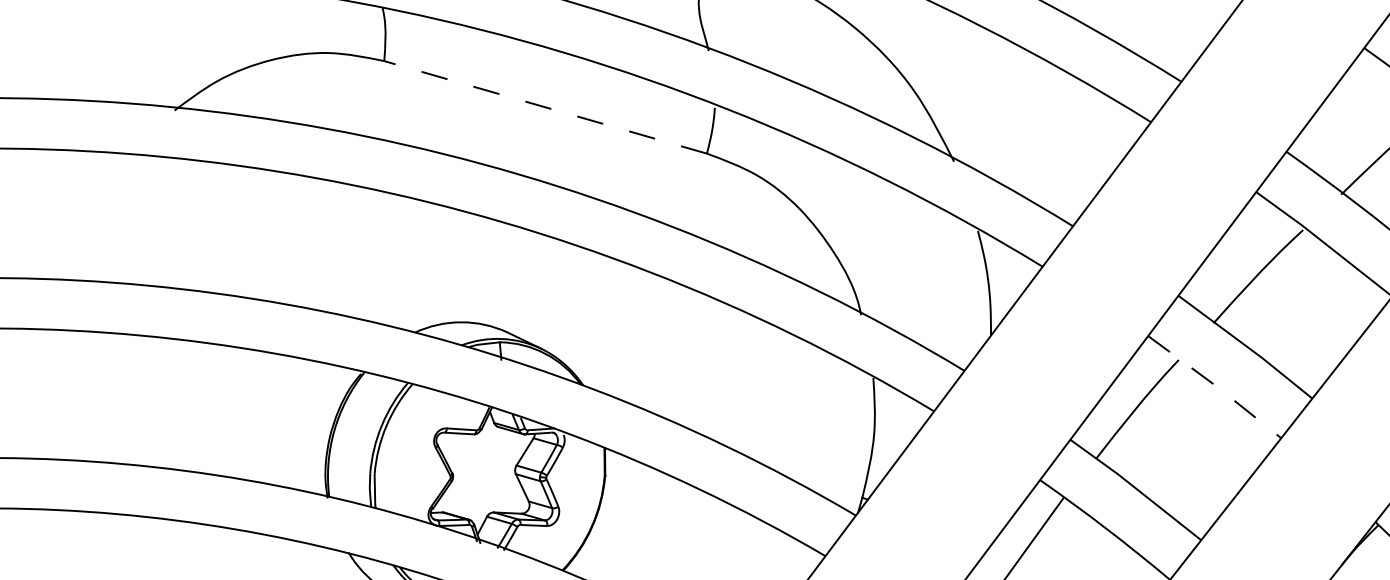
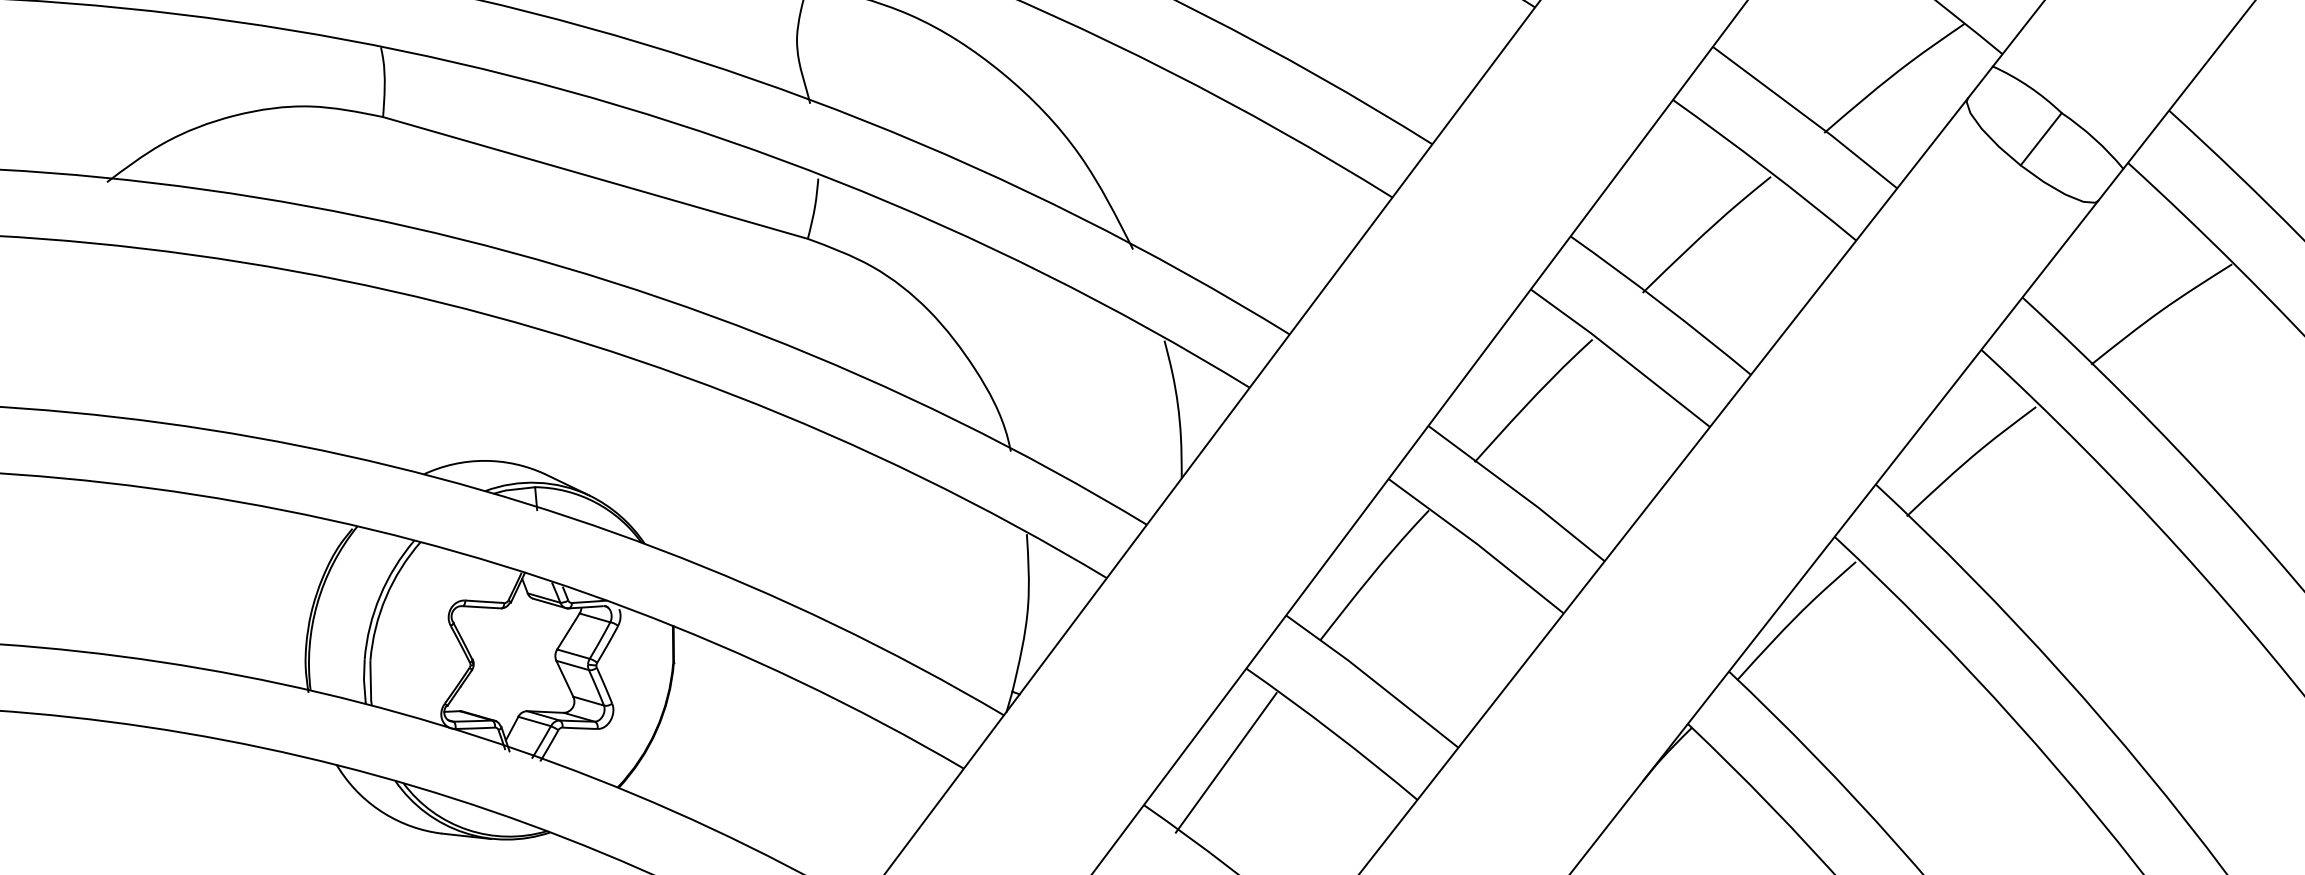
line: (545, 107) -> (595, 177), dashed -> solid
line: (1215, 385) -> (1477, 544), dashed -> solid

